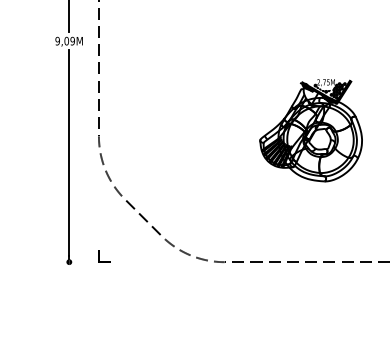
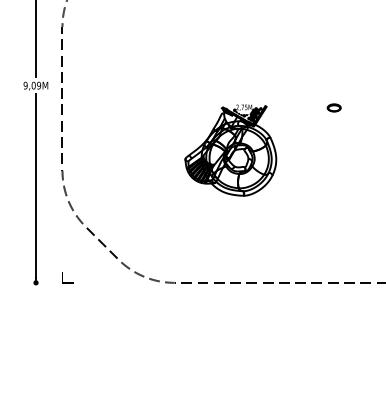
part: (310, 130) -> (230, 150), moved

